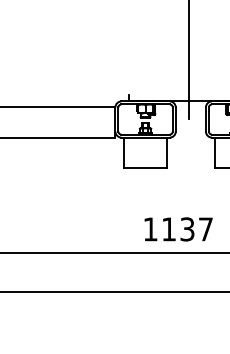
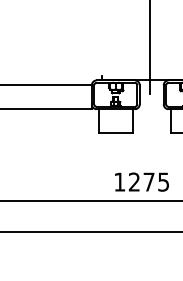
text: (187, 229) -> (149, 182), 1137 -> 1275

